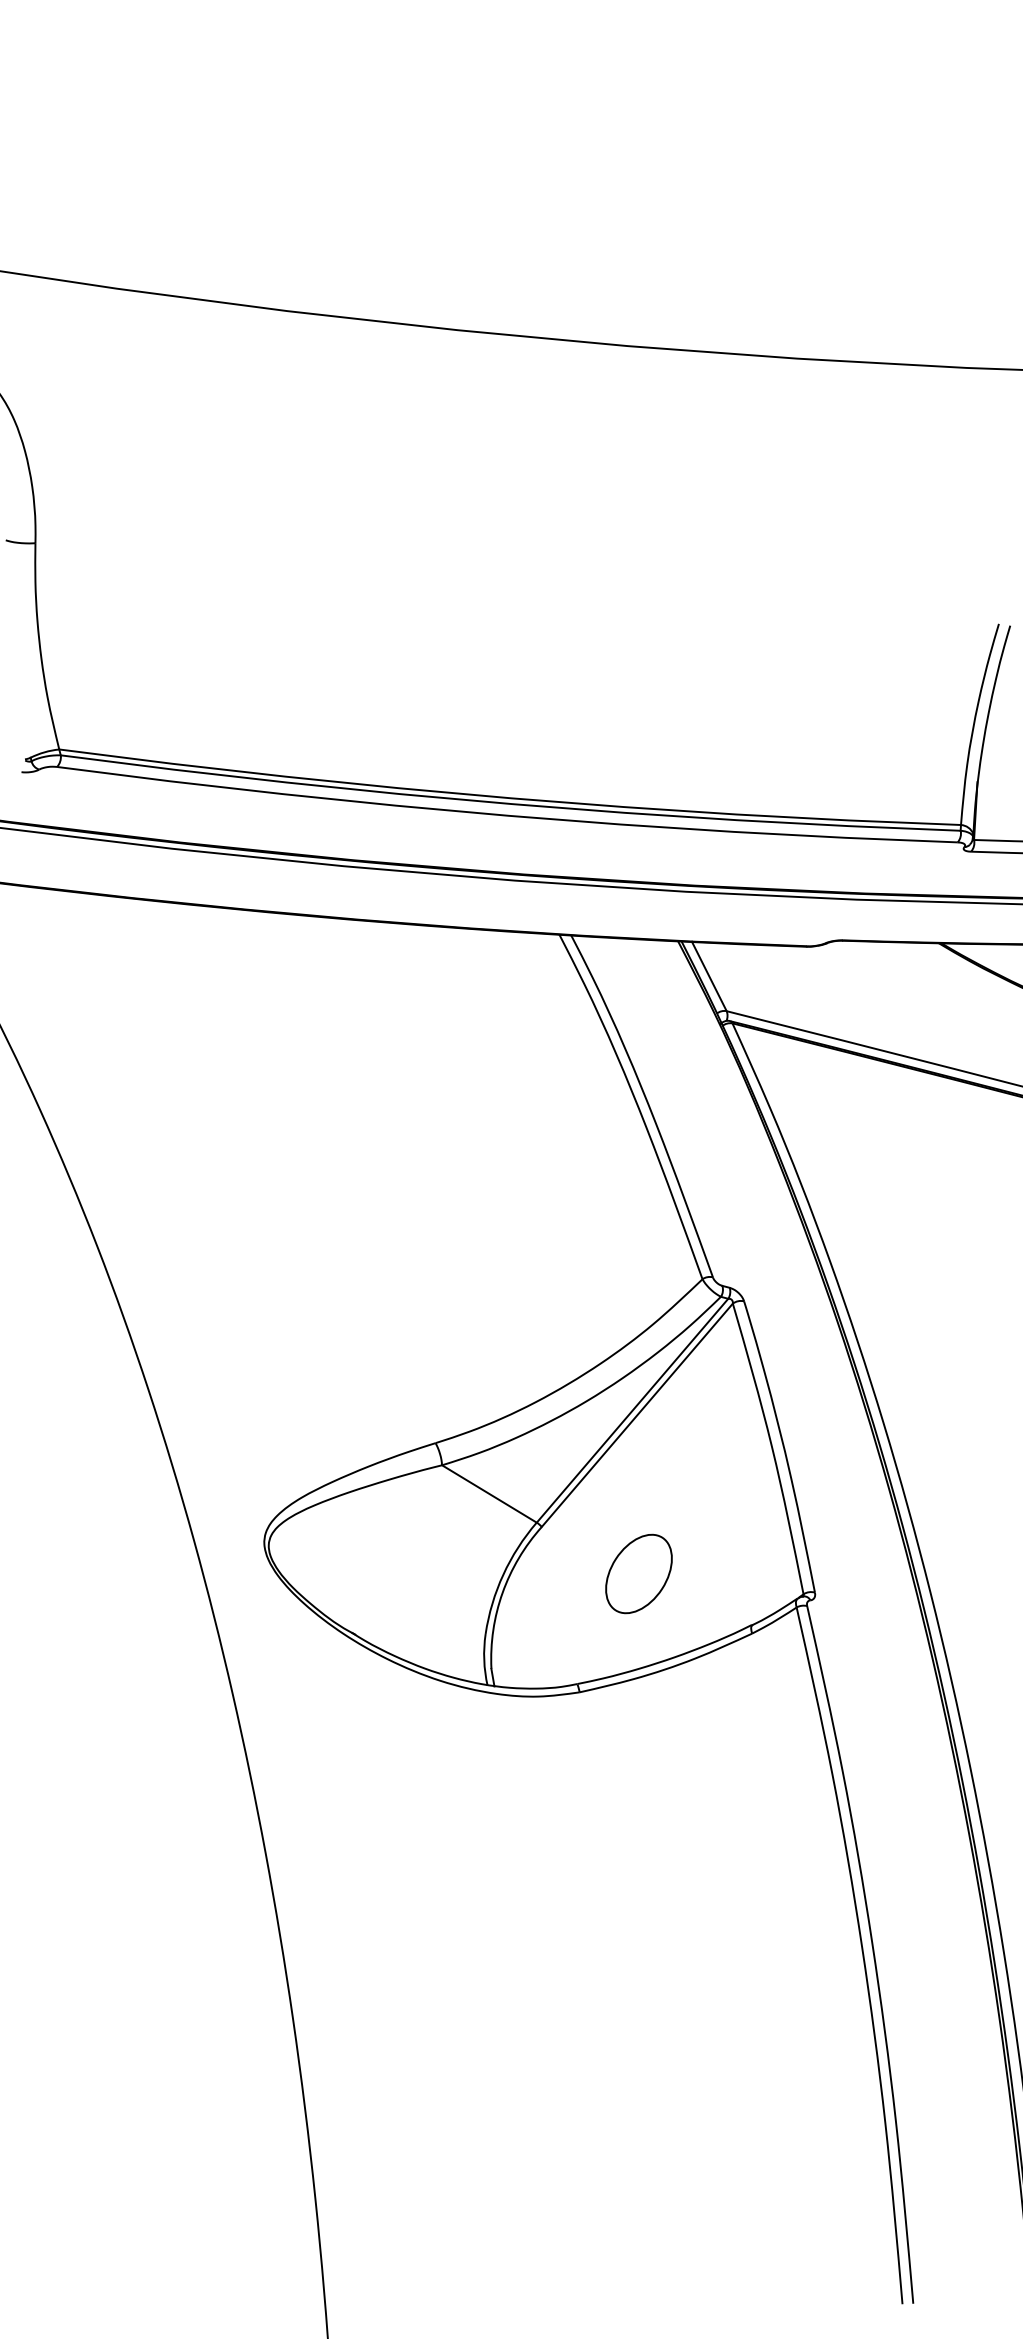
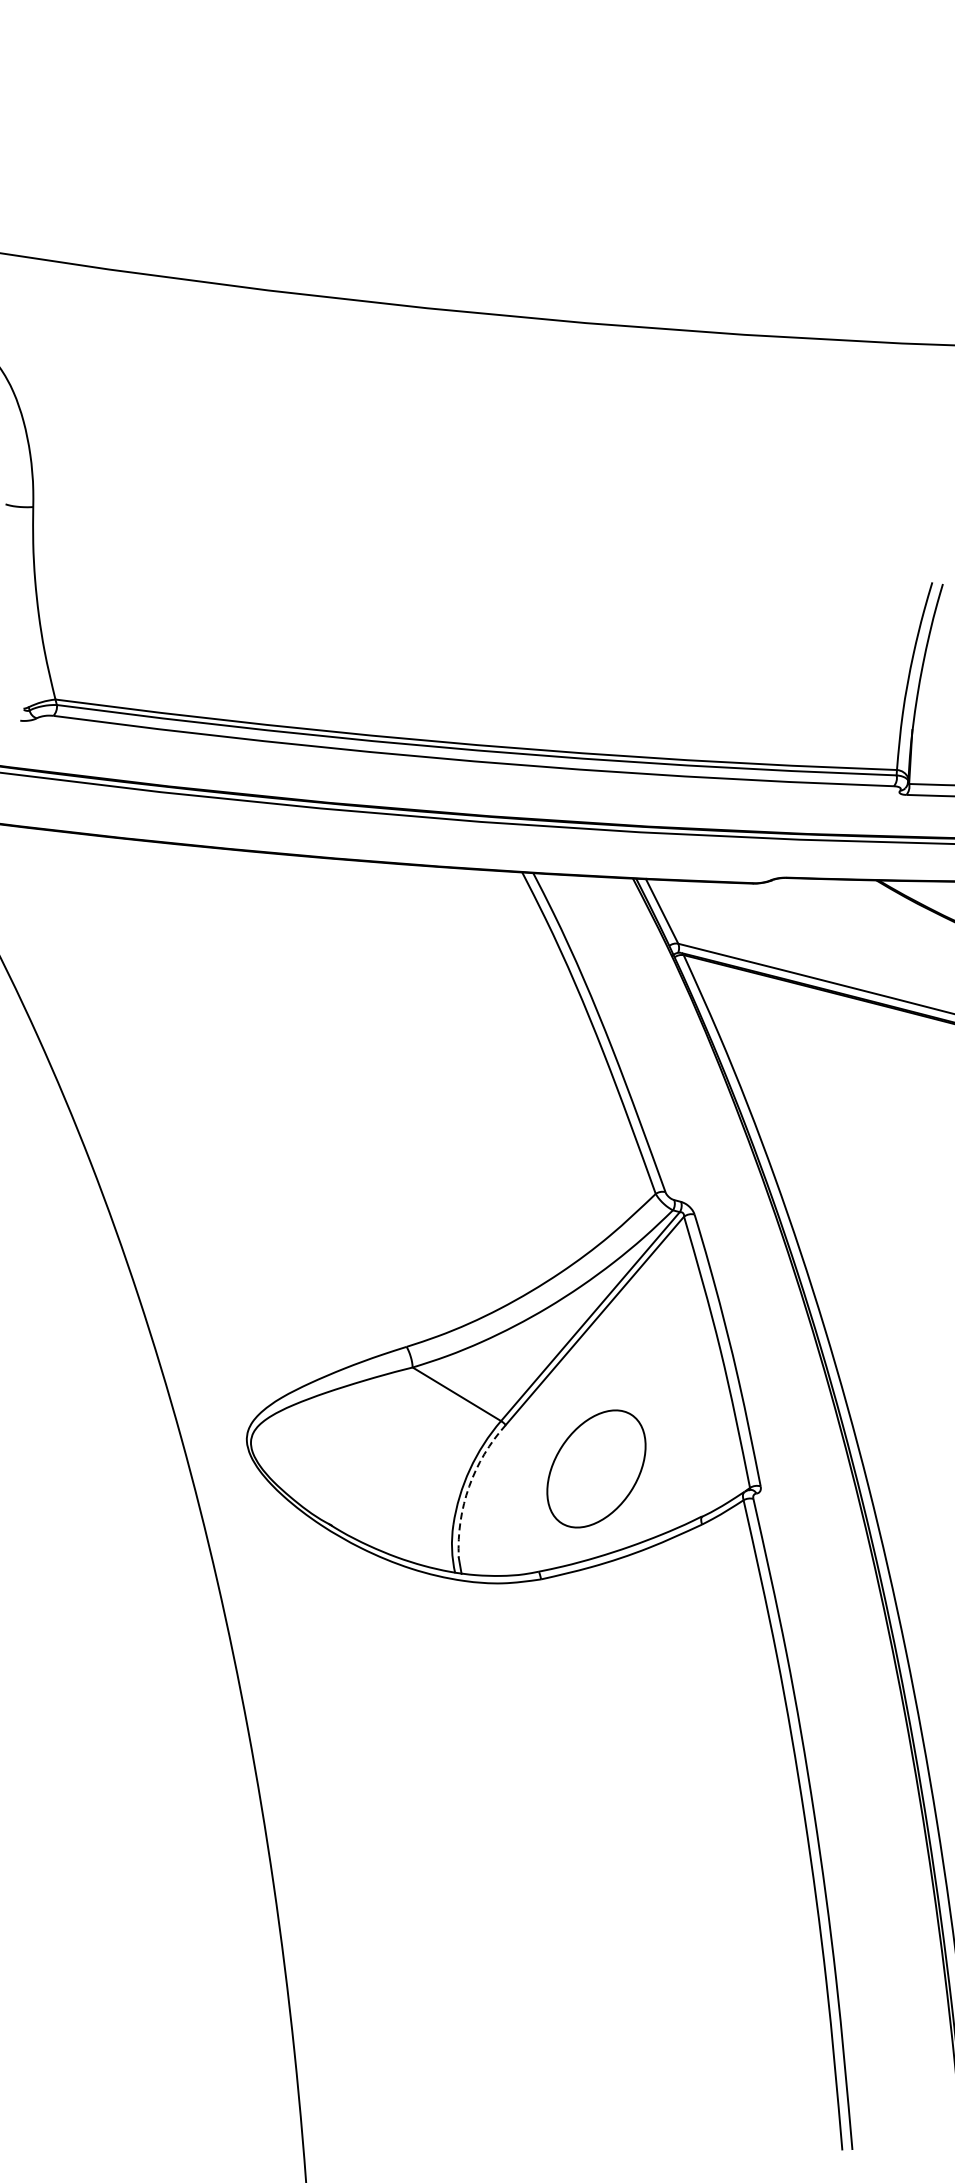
part: (639, 1573) -> (596, 1468), size x1.6
arc: (502, 1592) -> (469, 1486), solid -> dashed

